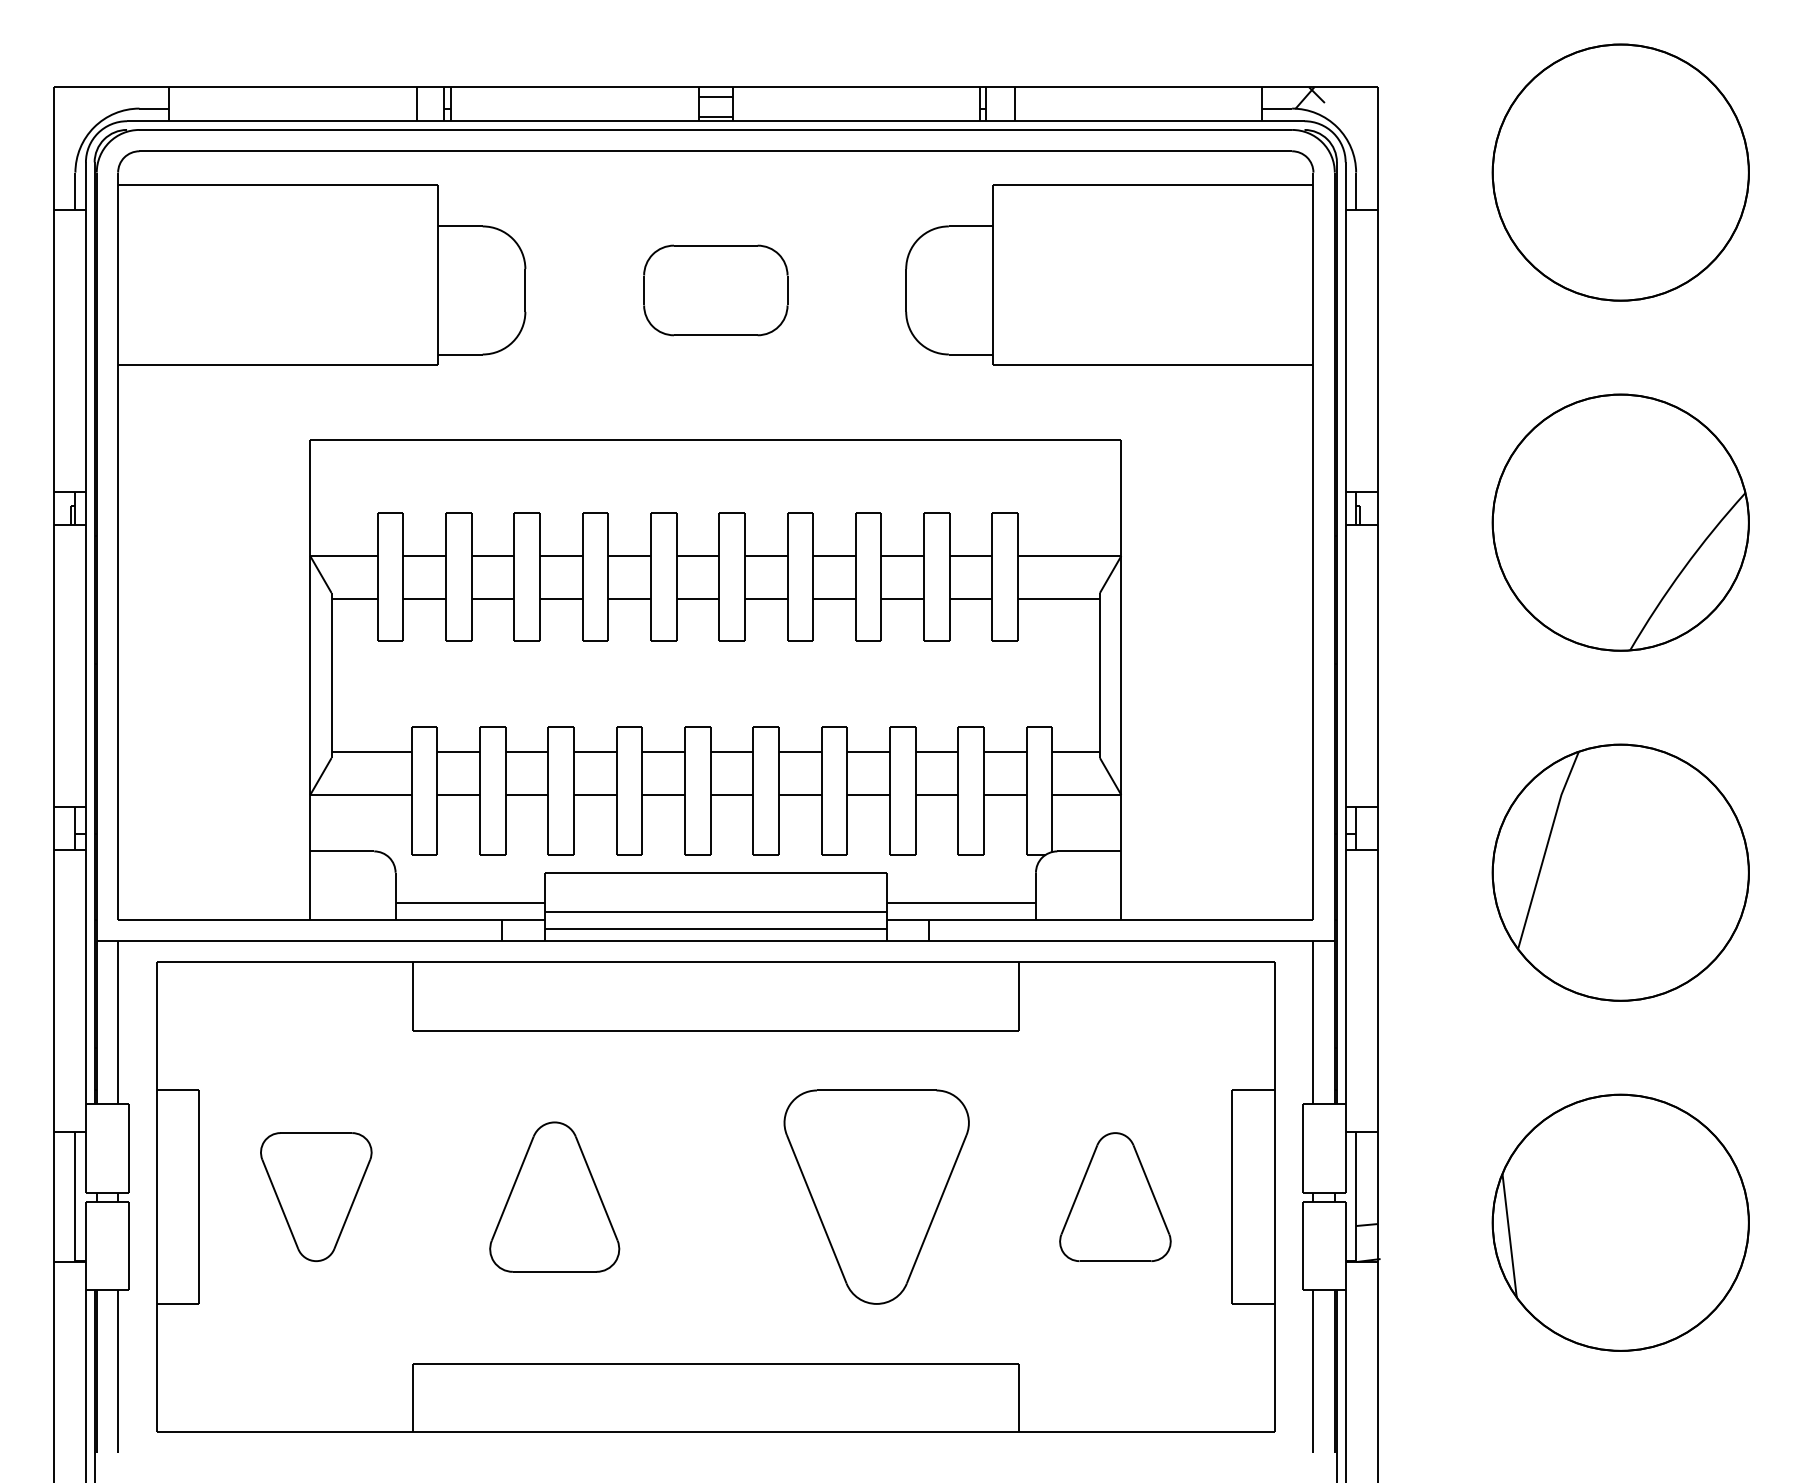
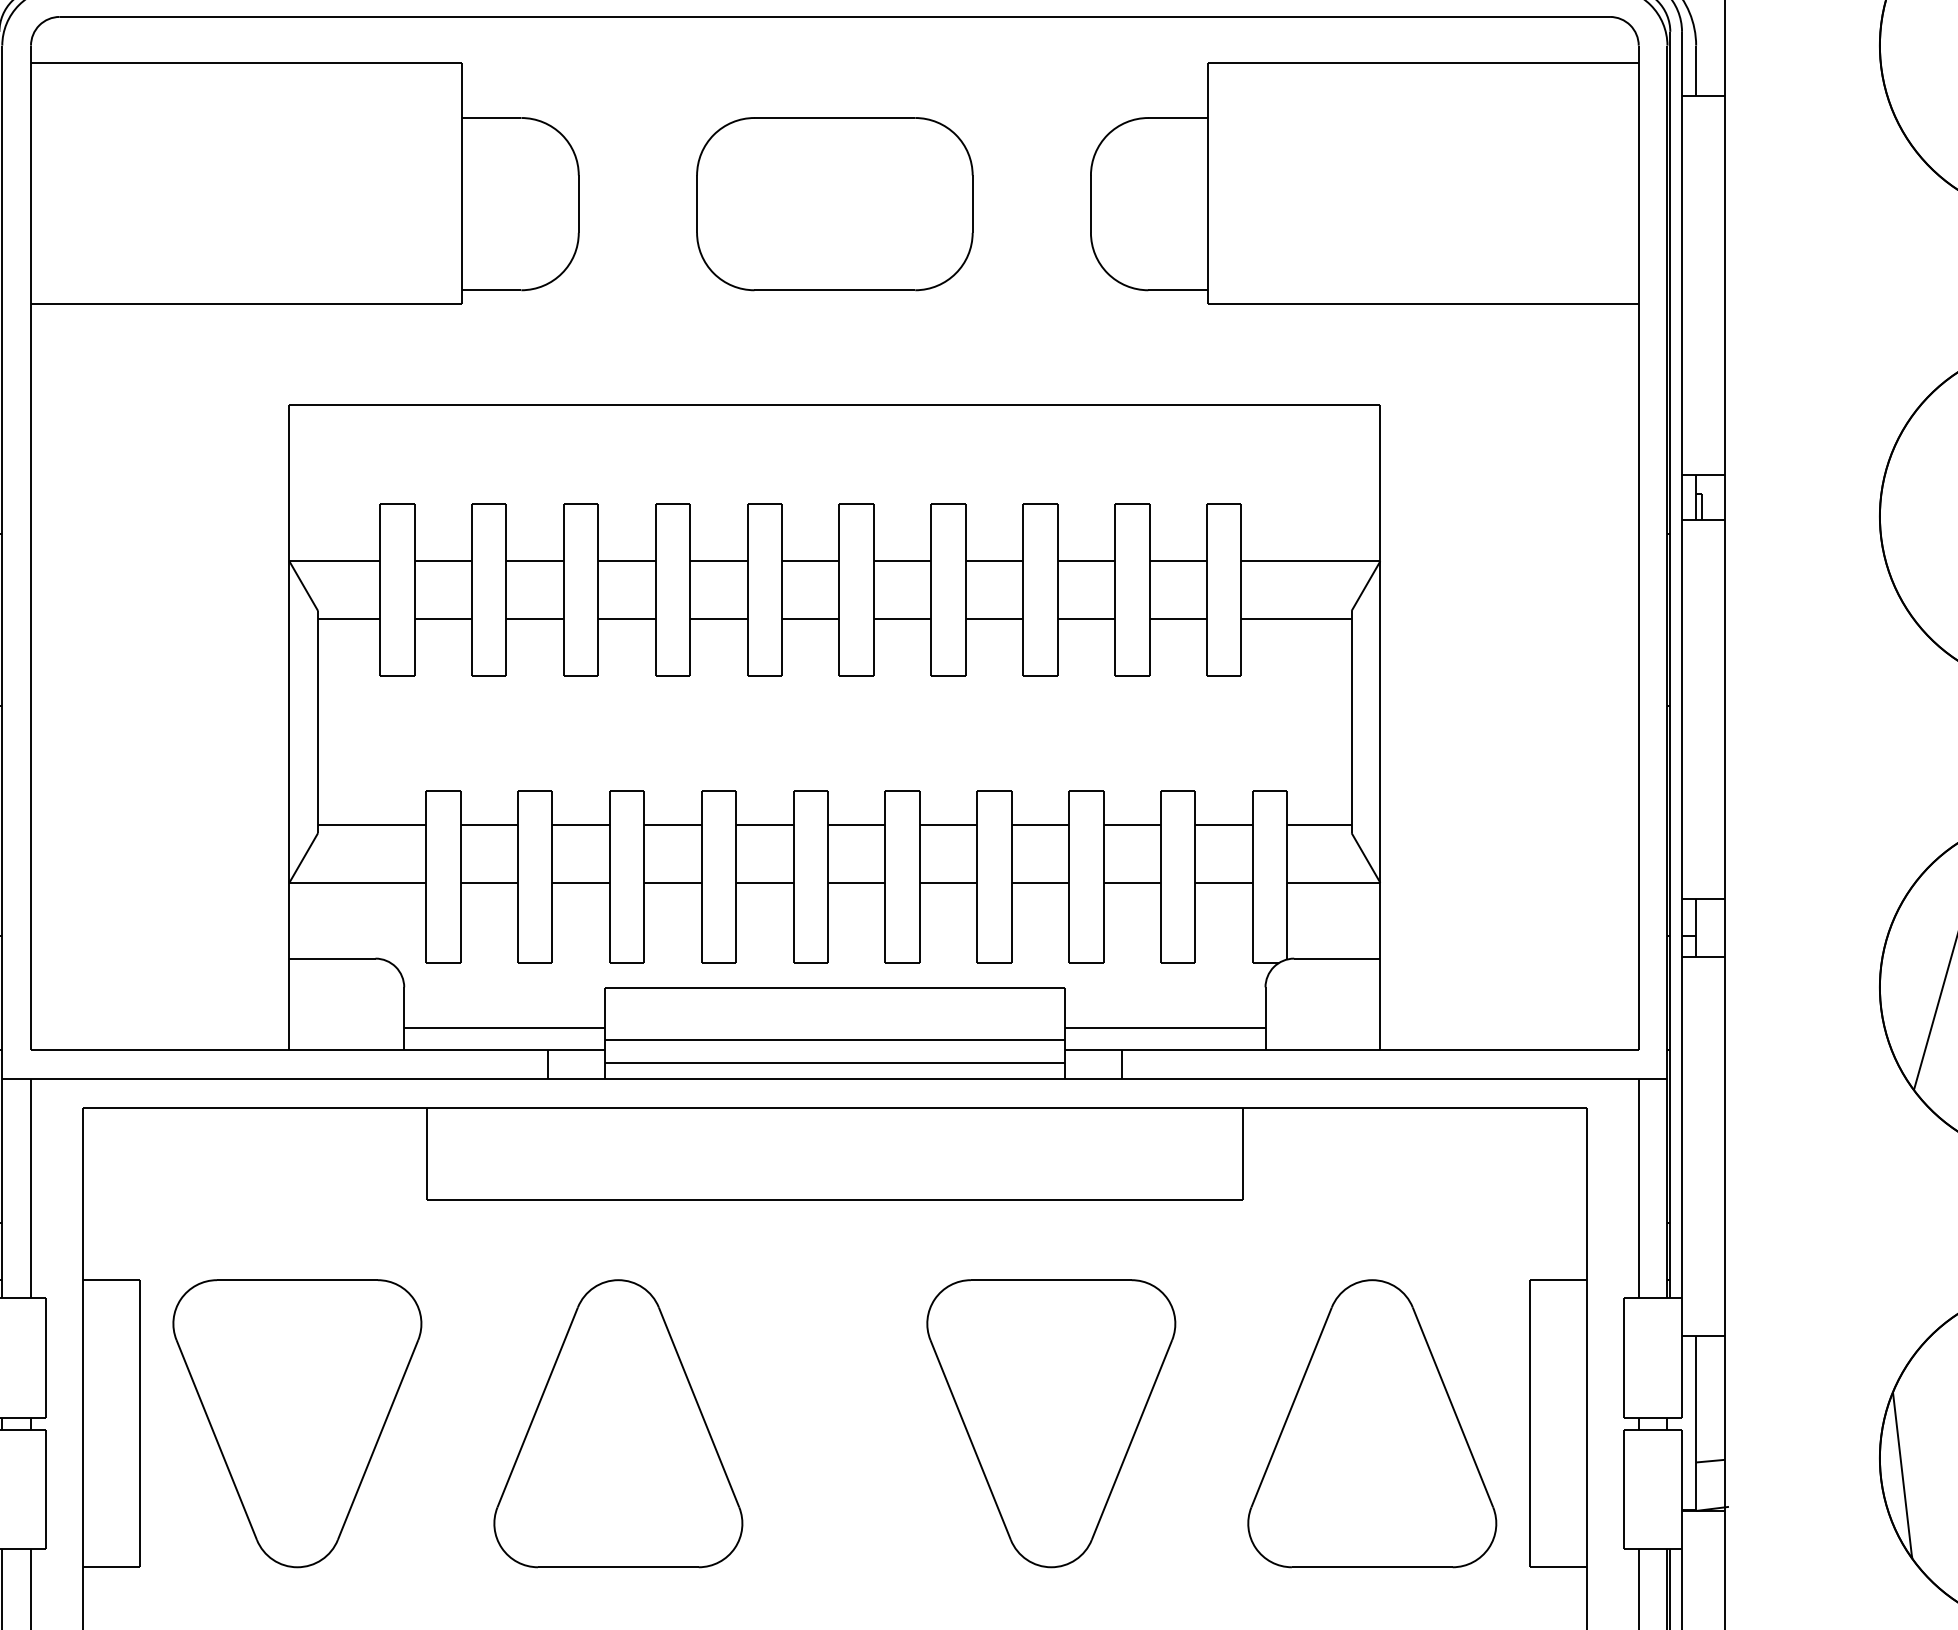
part: (715, 290) -> (834, 204), size x1.43
part: (316, 1196) -> (297, 1422), size x1.67
part: (554, 1196) -> (617, 1422), size x1.43
part: (1115, 1196) -> (1372, 1422), size x1.67

